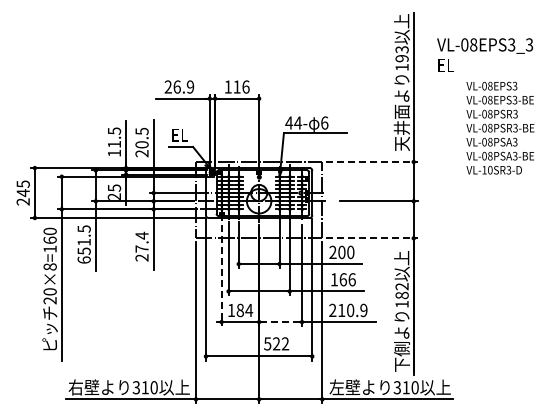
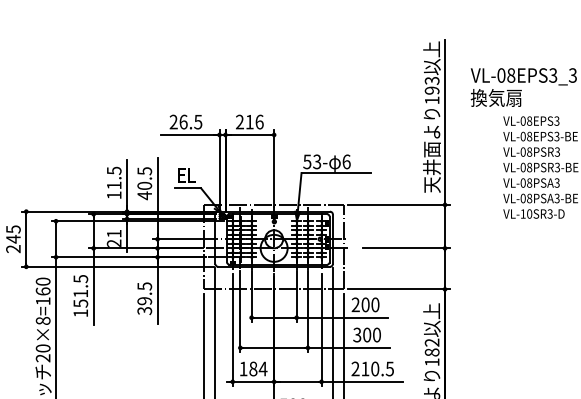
text: (460, 65) -> (496, 98), EL -> 換気扇
text: (190, 86) -> (198, 121), 26.9 -> 26.5
text: (227, 86) -> (239, 121), 116 -> 216
text: (293, 122) -> (312, 161), 44- -> 53-
text: (141, 153) -> (144, 195), 20.5 -> 40.5
line: (372, 161) -> (399, 204), dashed -> solid
text: (114, 187) -> (114, 233), 25 -> 21
line: (372, 238) -> (399, 289), dashed -> solid
text: (141, 246) -> (144, 298), 27.4 -> 39.5
text: (83, 259) -> (80, 312), 651.5 -> 151.5
line: (221, 275) -> (232, 330), dashed -> solid
text: (342, 279) -> (366, 334), 166 -> 300
text: (363, 309) -> (389, 367), 210.9 -> 210.5
line: (280, 322) -> (297, 382), dashed -> solid

